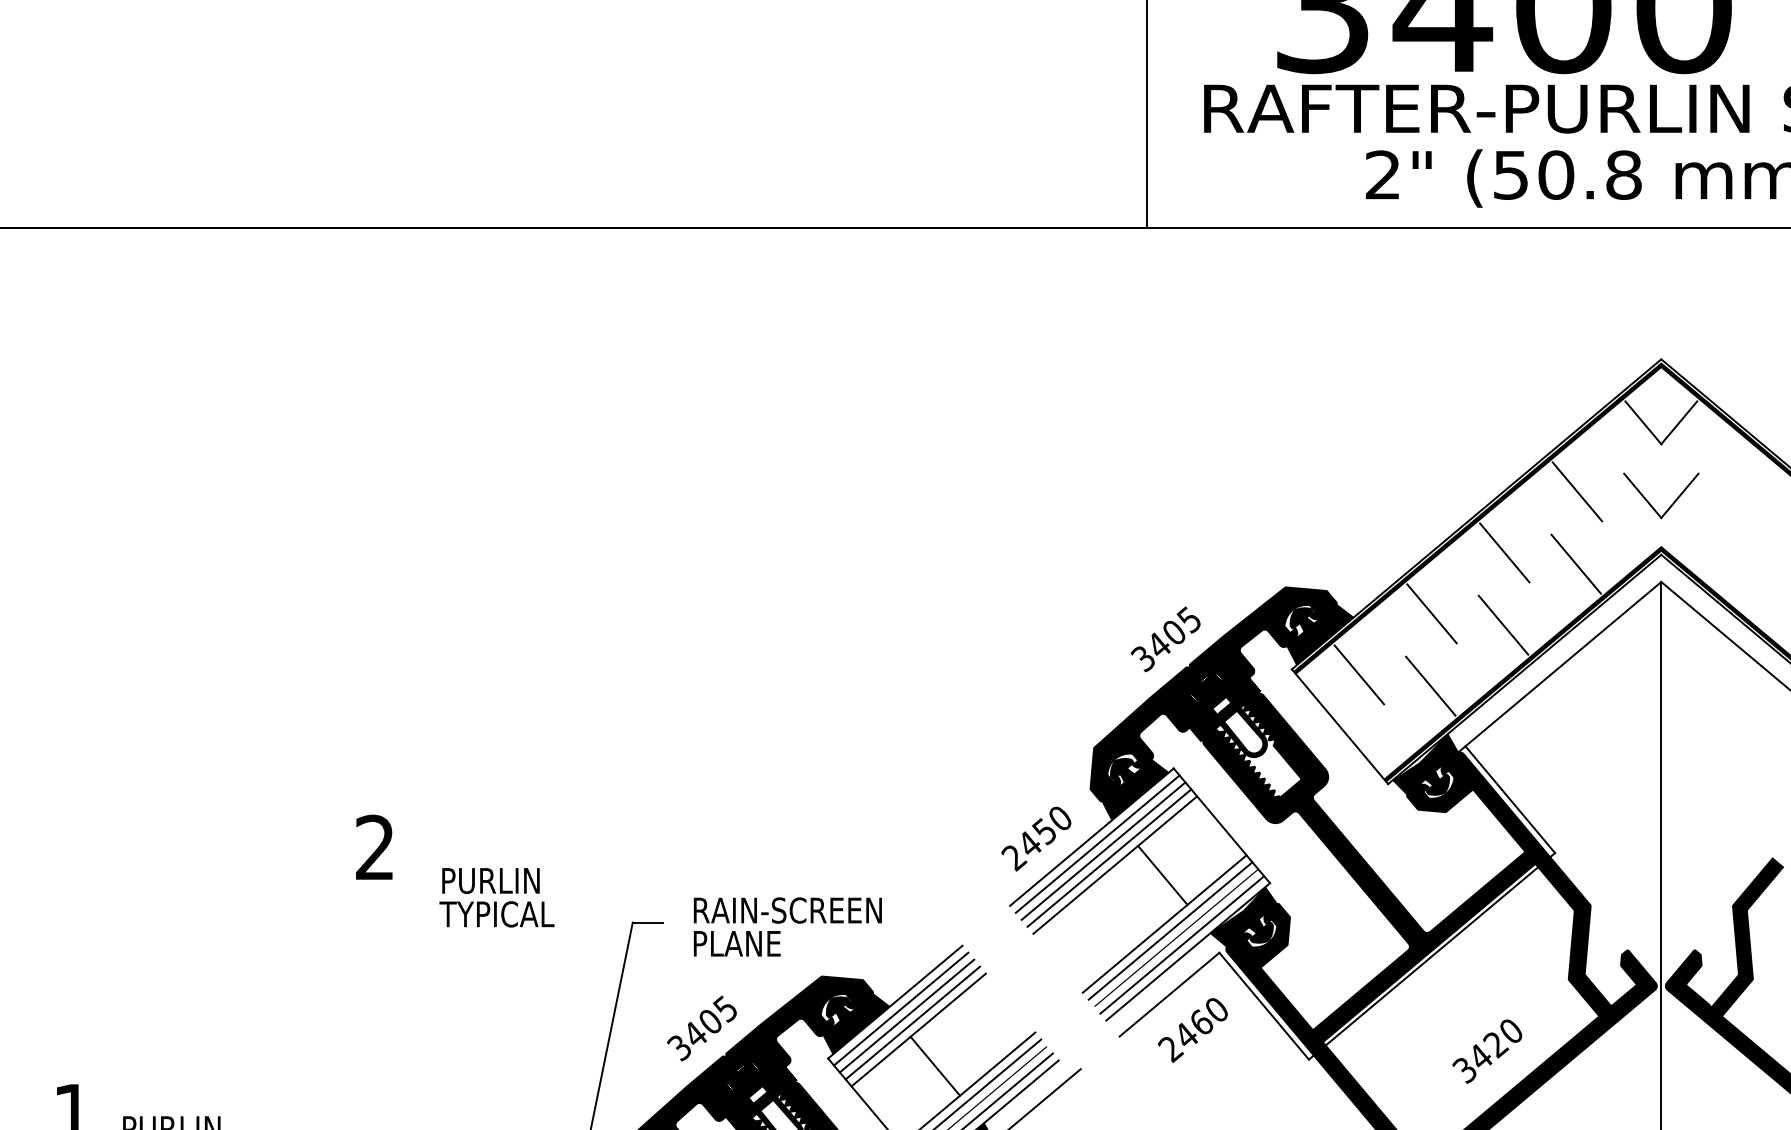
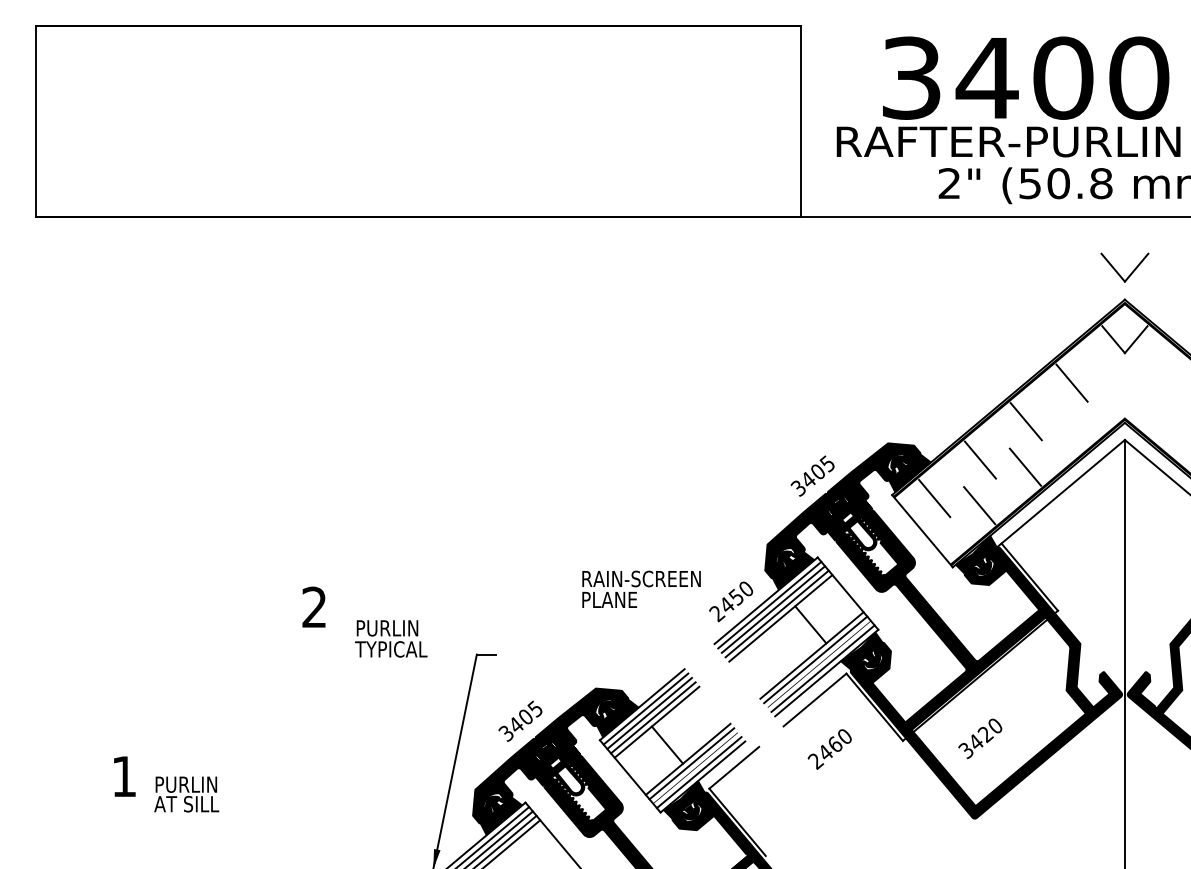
part: (1651, 503) -> (1118, 272), moved
line: (1574, 563) -> (1070, 428), removed
text: (787, 925) -> (641, 588), moved
text: (1192, 1030) -> (829, 749), moved
text: (1487, 1051) -> (980, 738), moved

